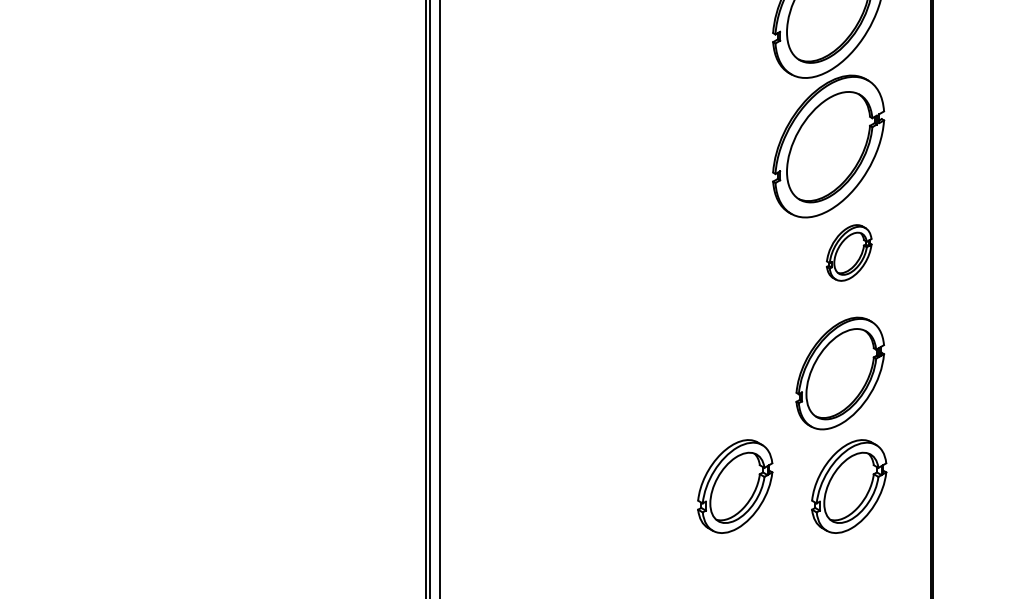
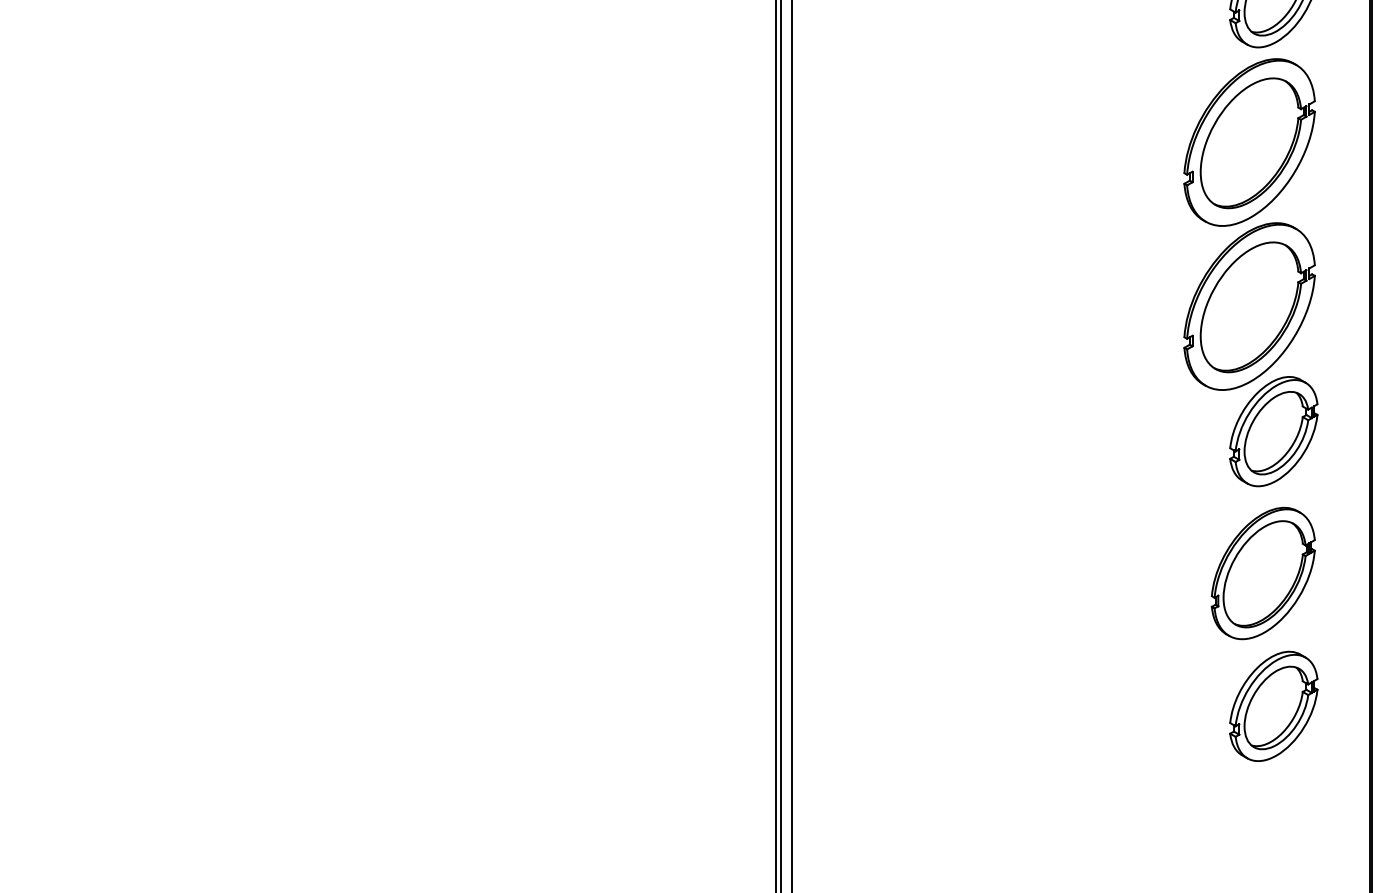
part: (848, 252) -> (1273, 431), size x1.67
part: (734, 485) -> (1139, 705), removed

